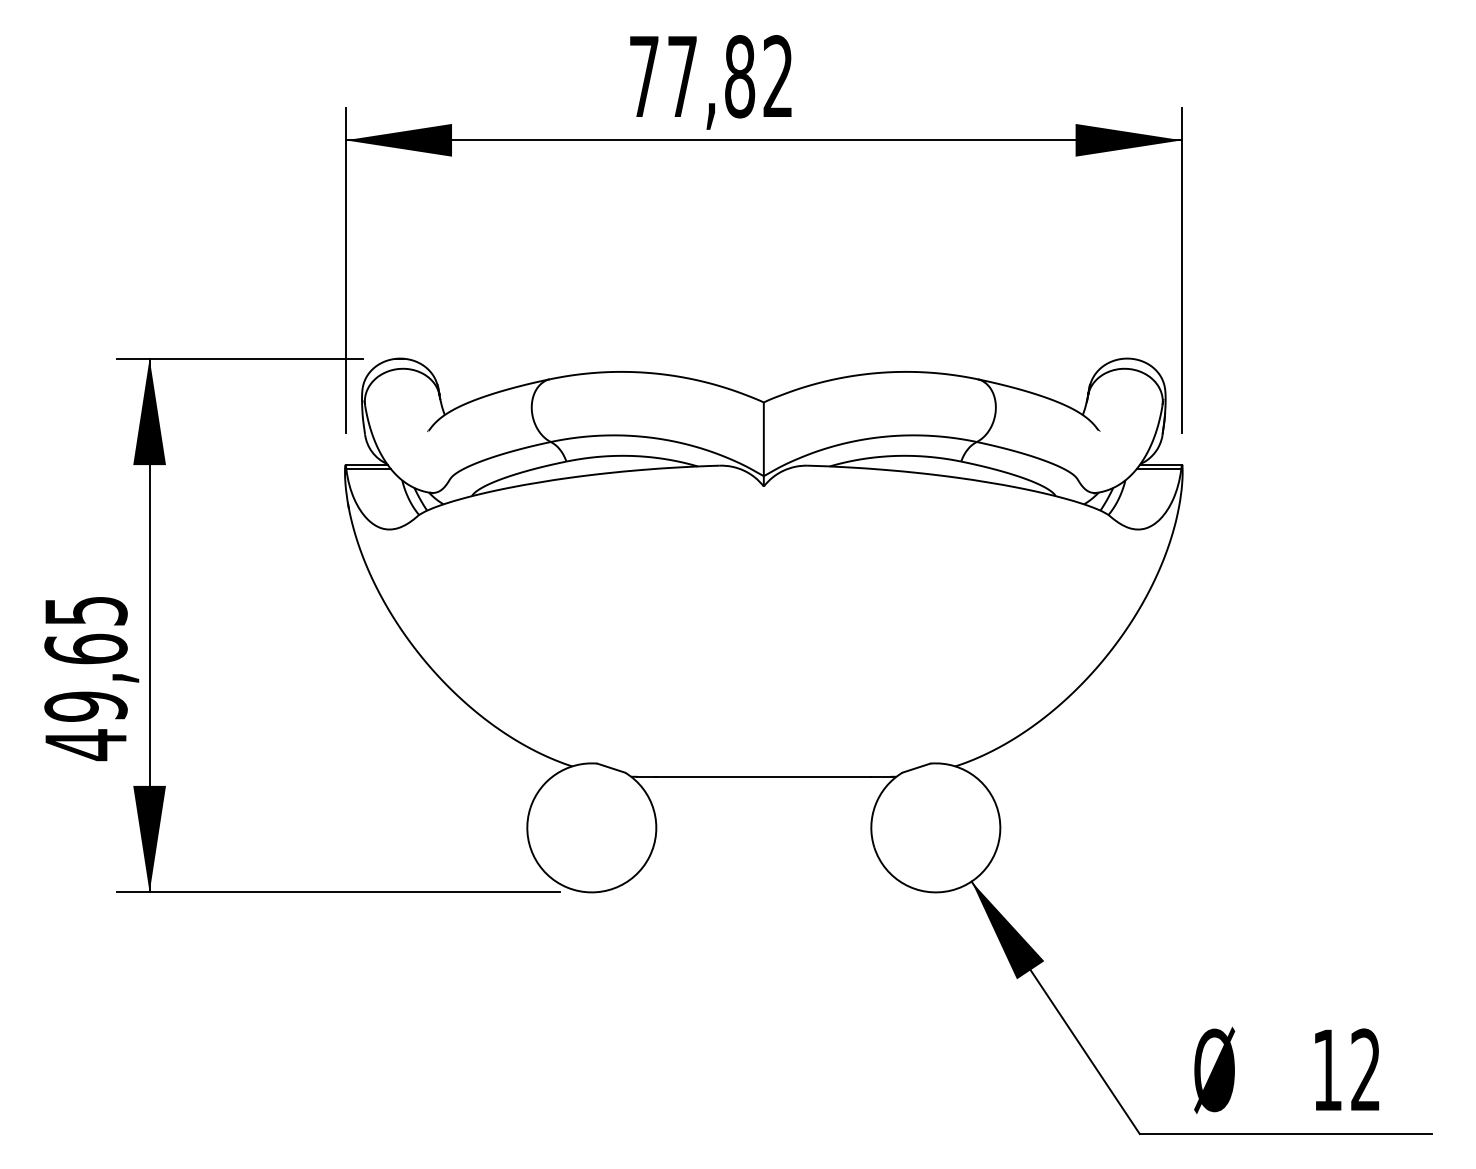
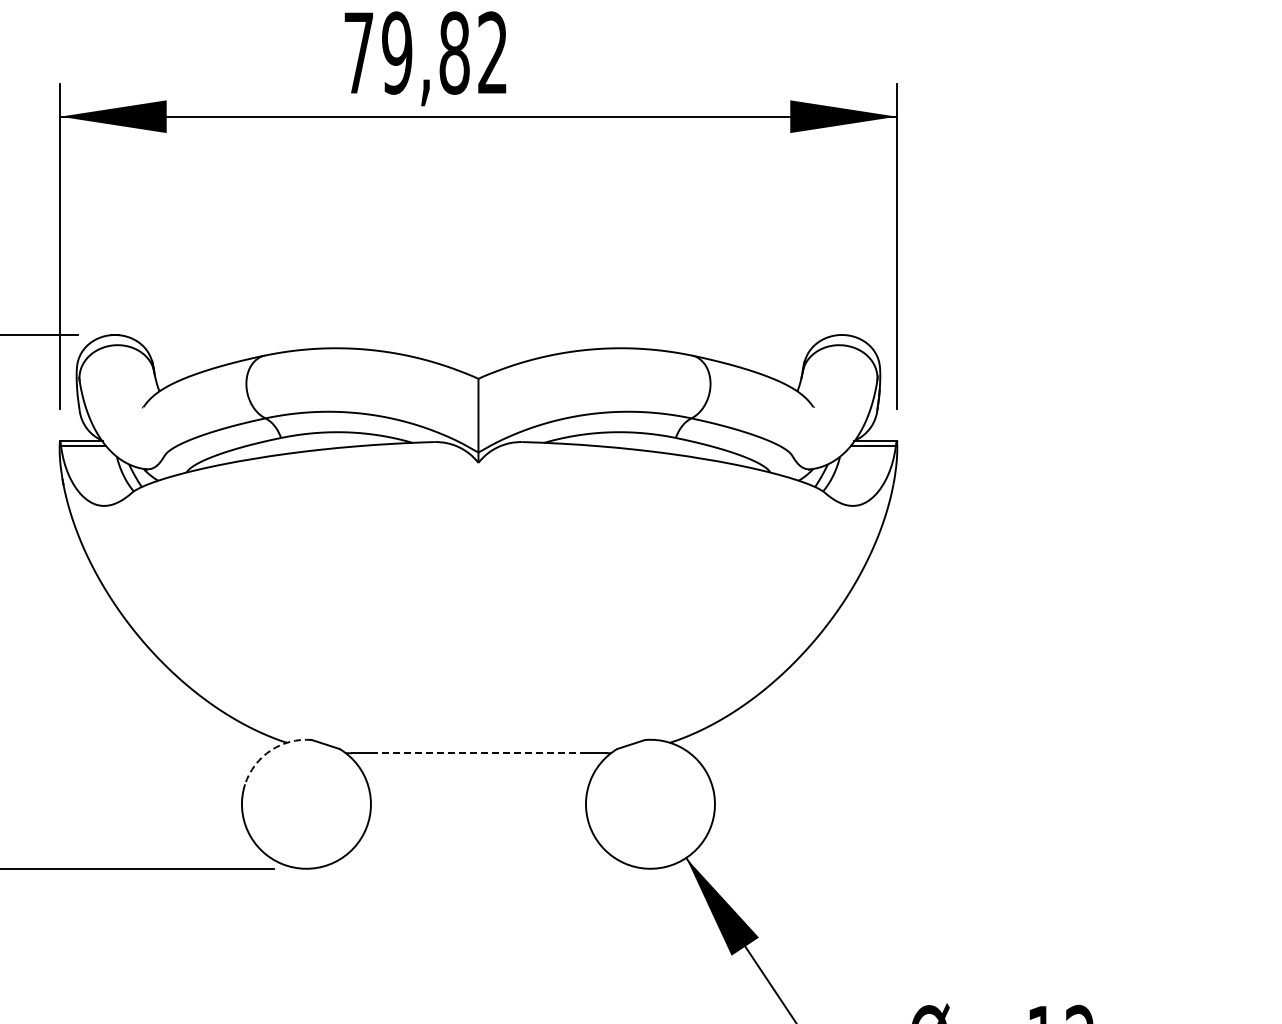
text: (682, 76) -> (397, 52), 77,82 -> 79,82
arc: (556, 774) -> (271, 750), solid -> dashed
line: (764, 776) -> (479, 752), solid -> dashed

